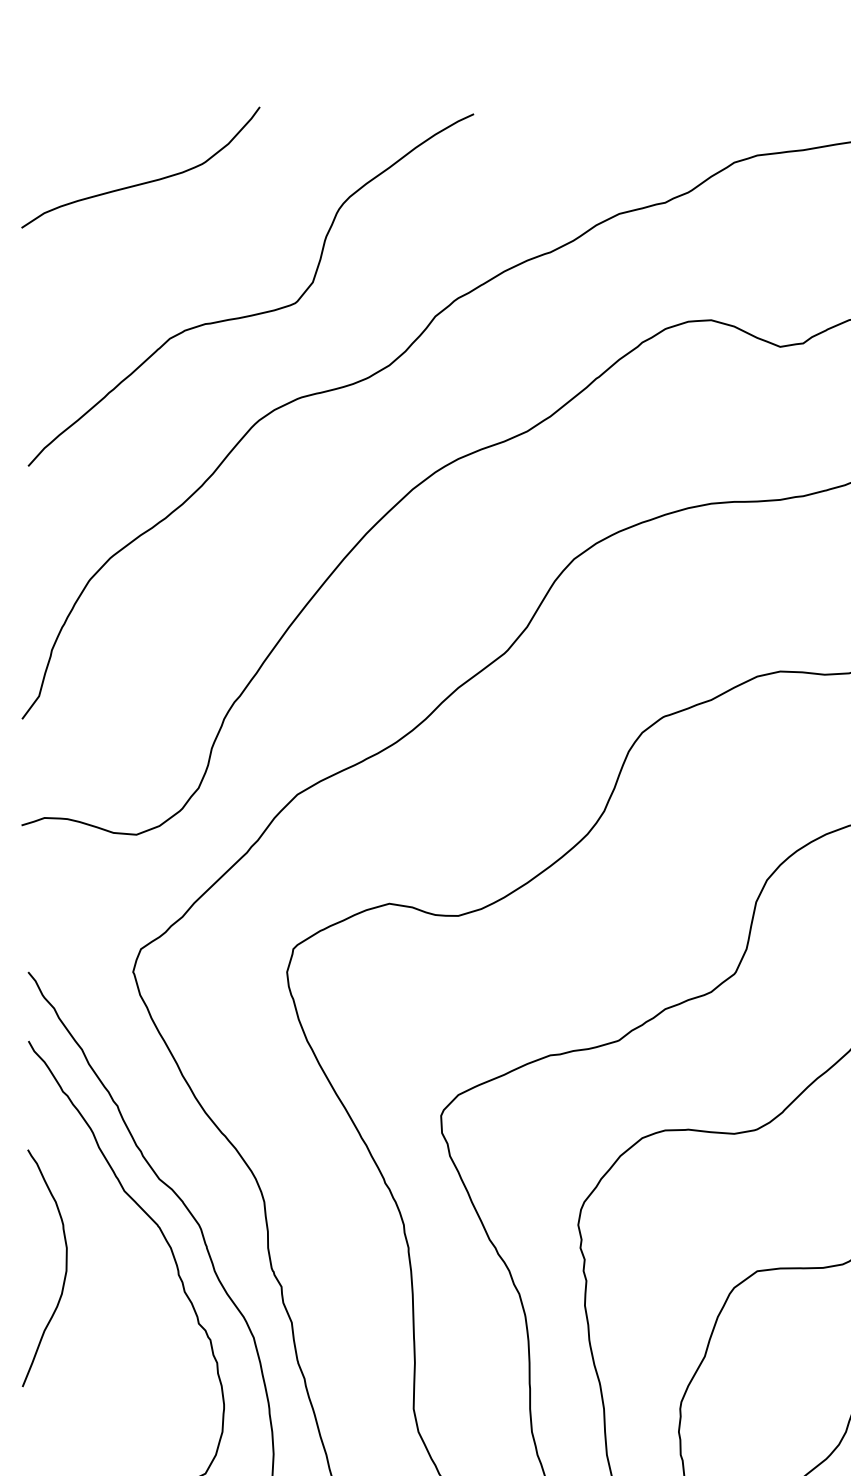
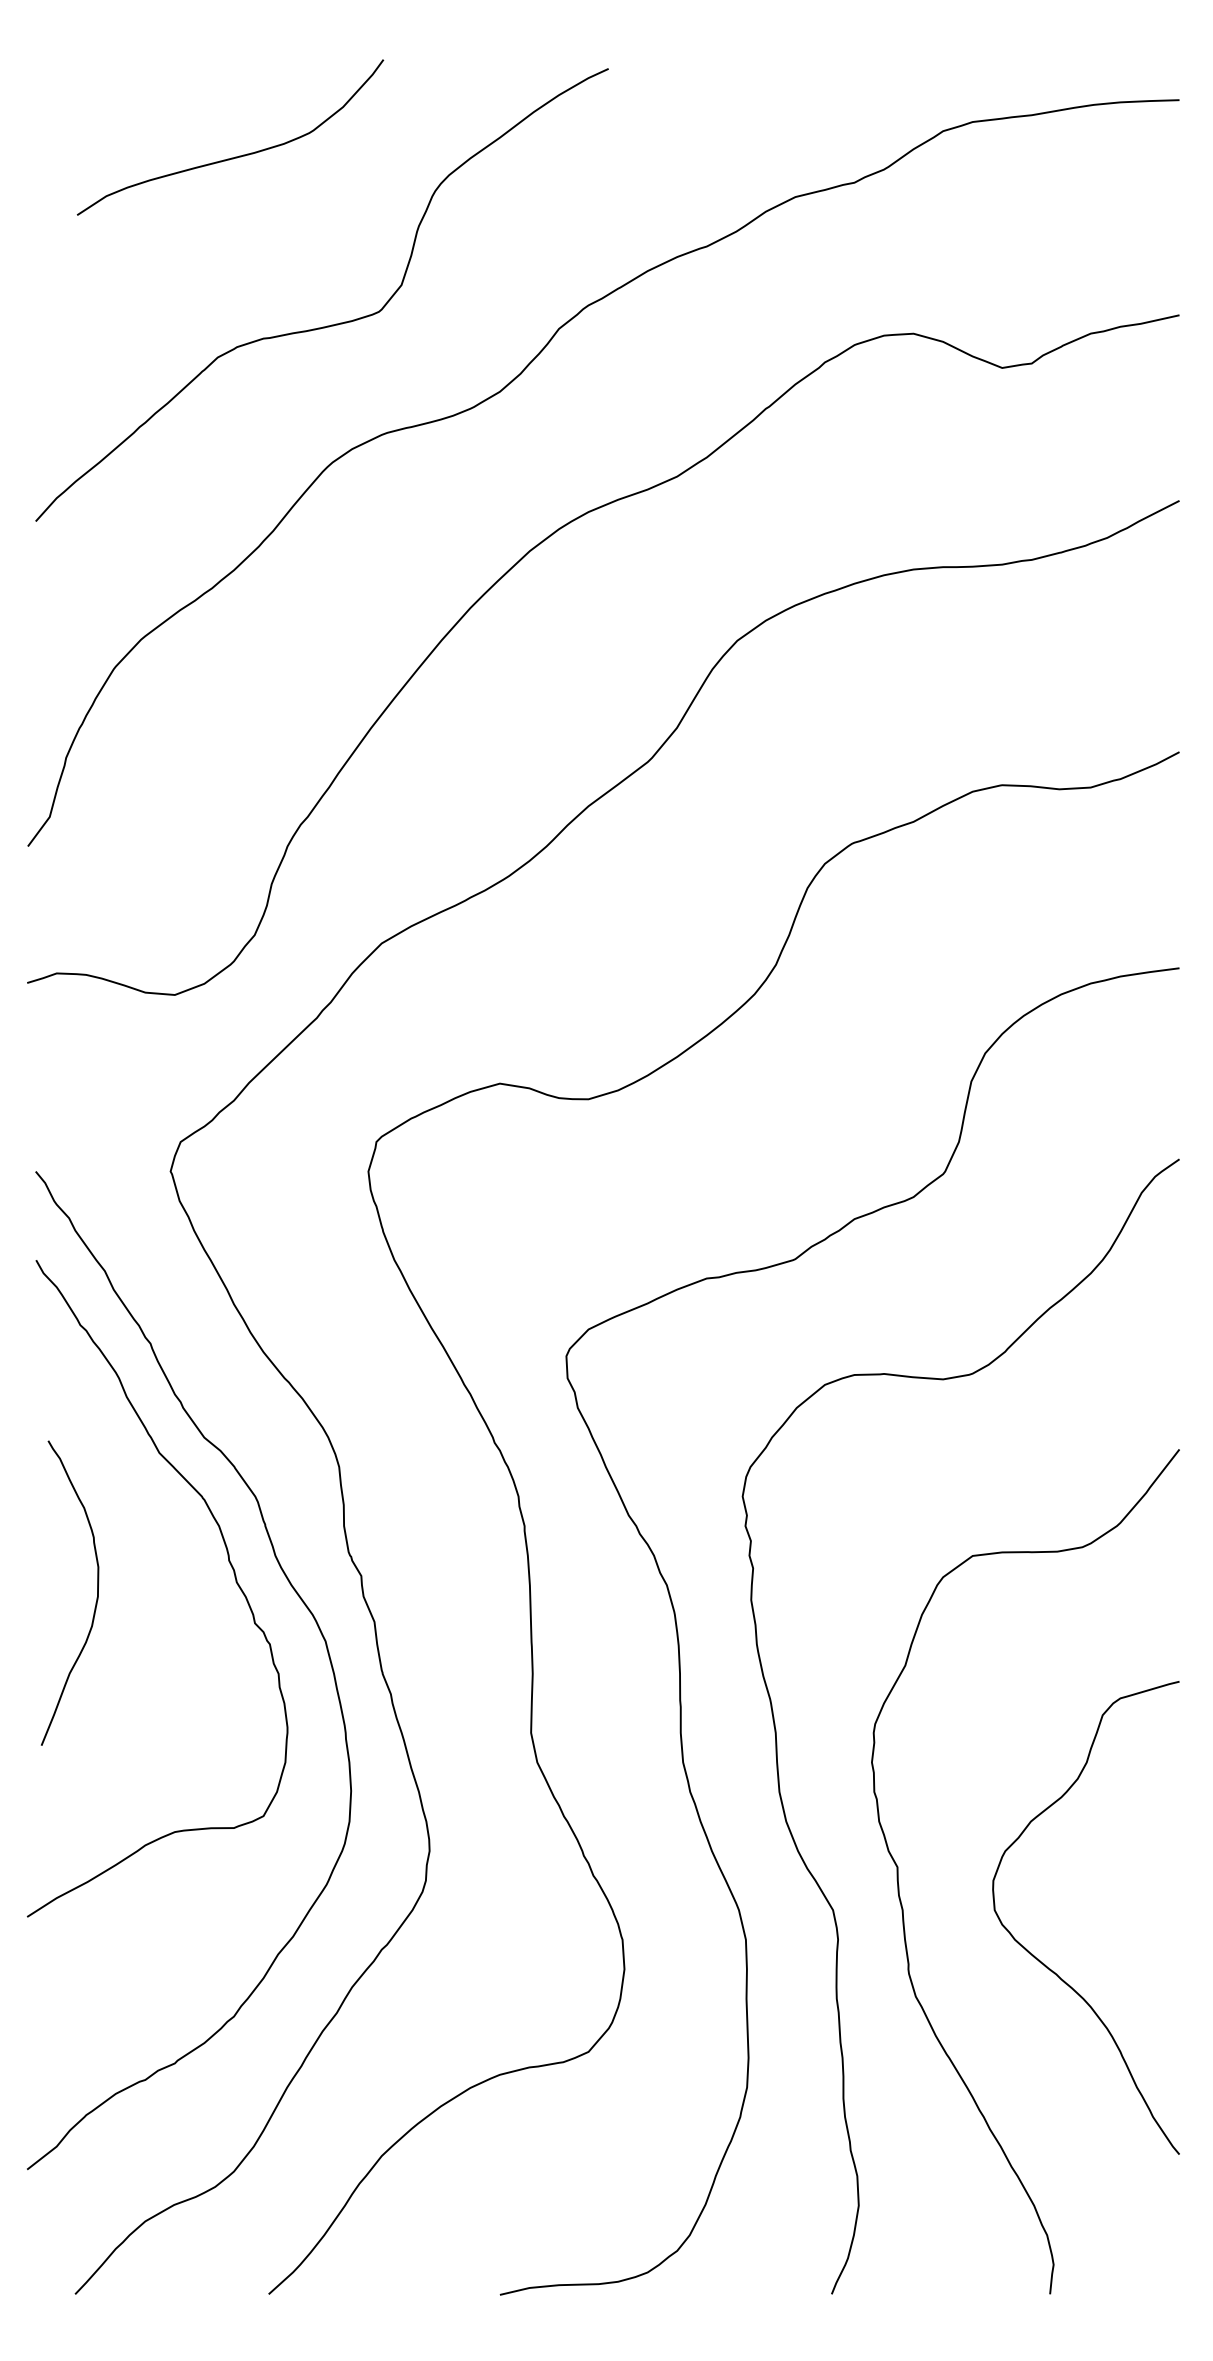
curve: (144, 182) -> (235, 156), moved
curve: (65, 1271) -> (96, 1597), moved

